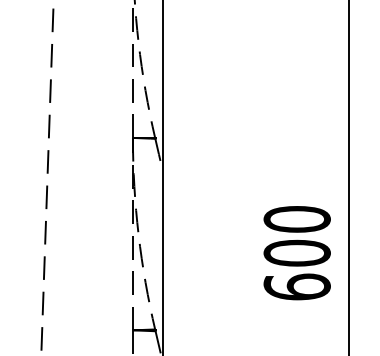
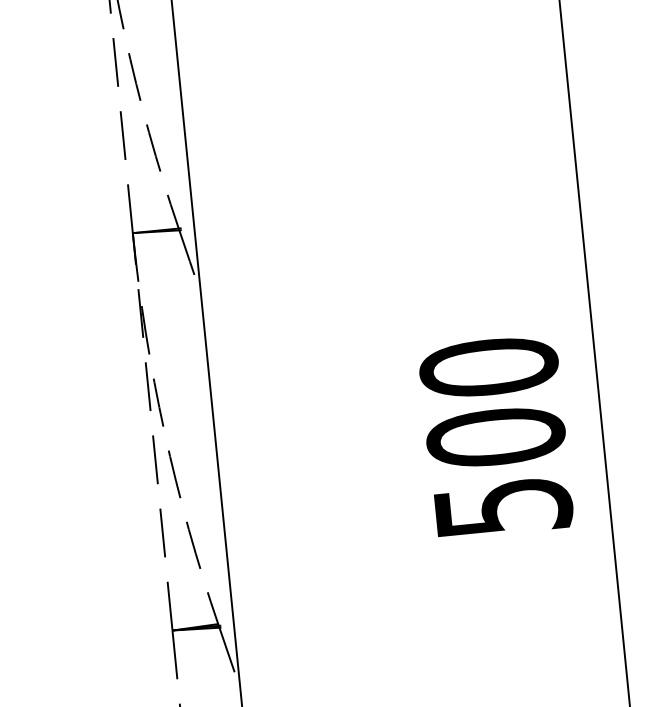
text: (296, 286) -> (501, 506), 600 -> 500

